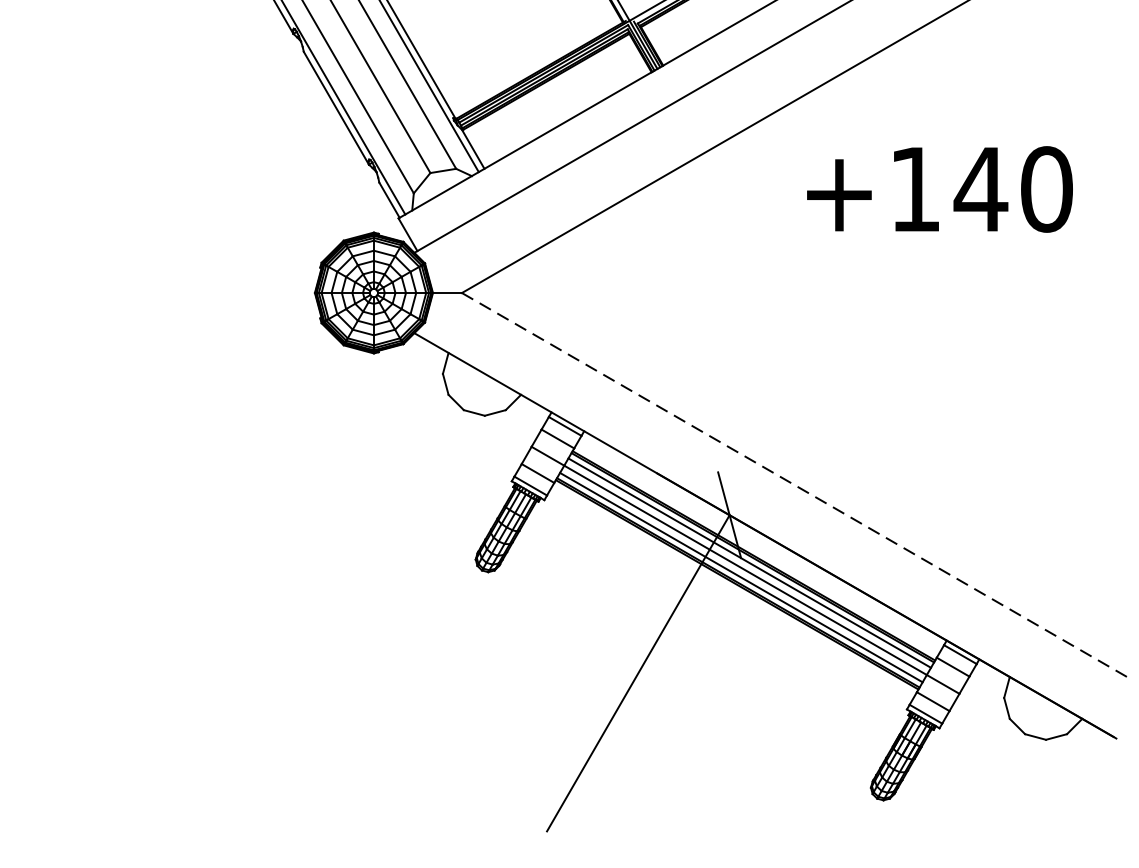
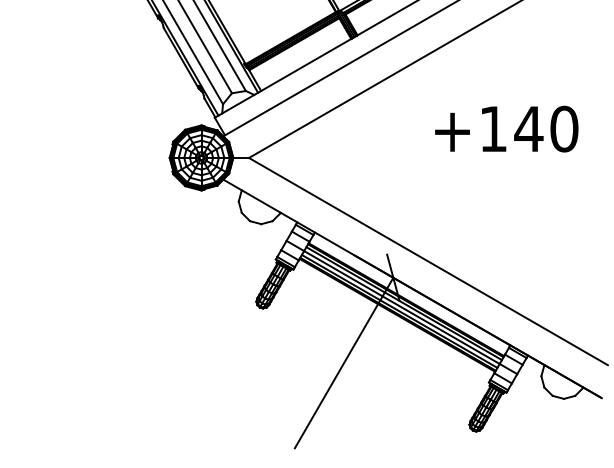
text: (939, 188) -> (506, 128), moved
line: (794, 484) -> (428, 261), dashed -> solid

